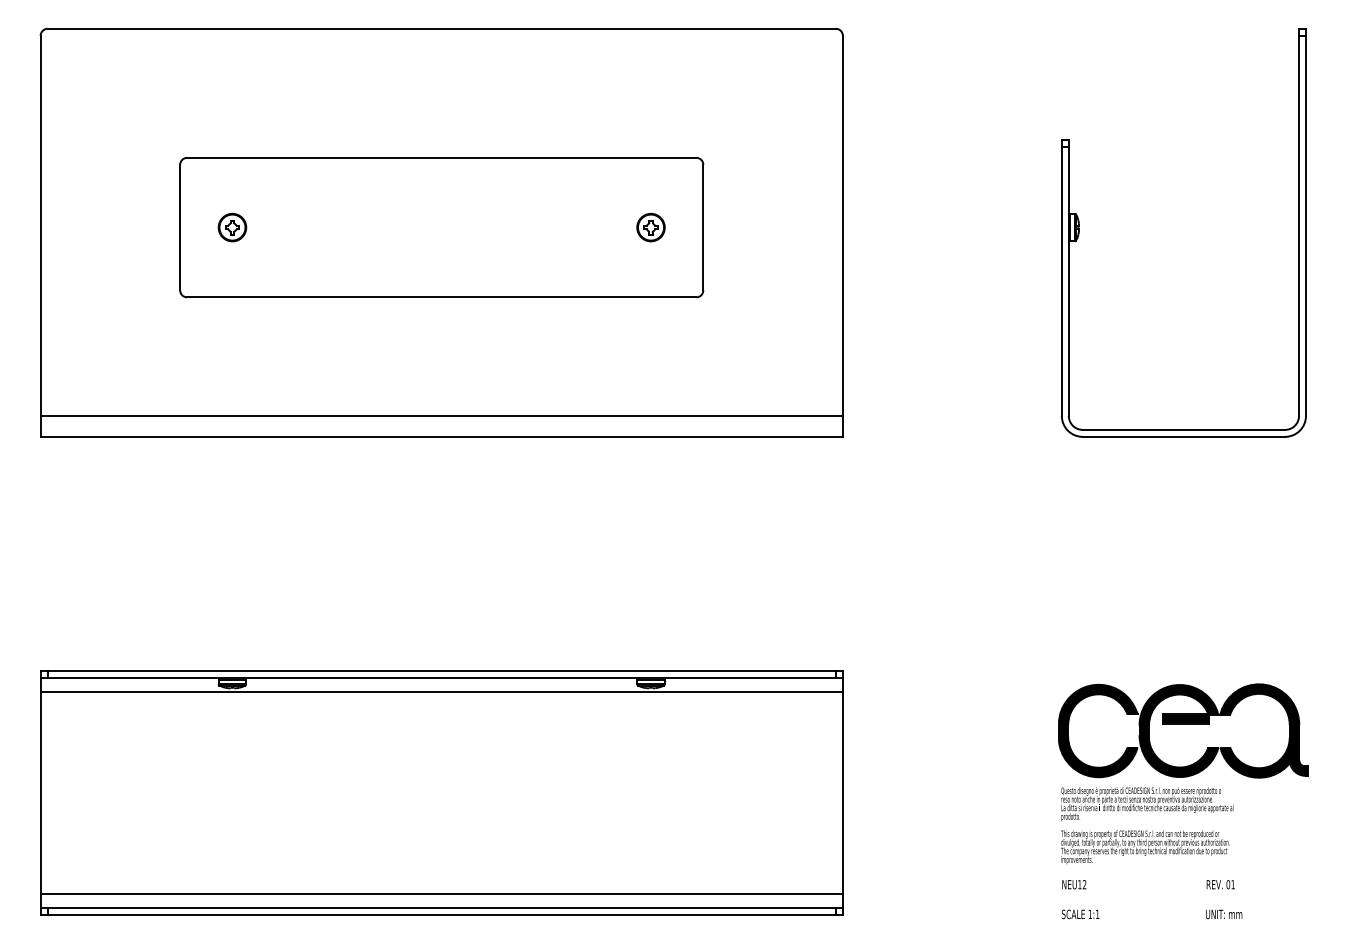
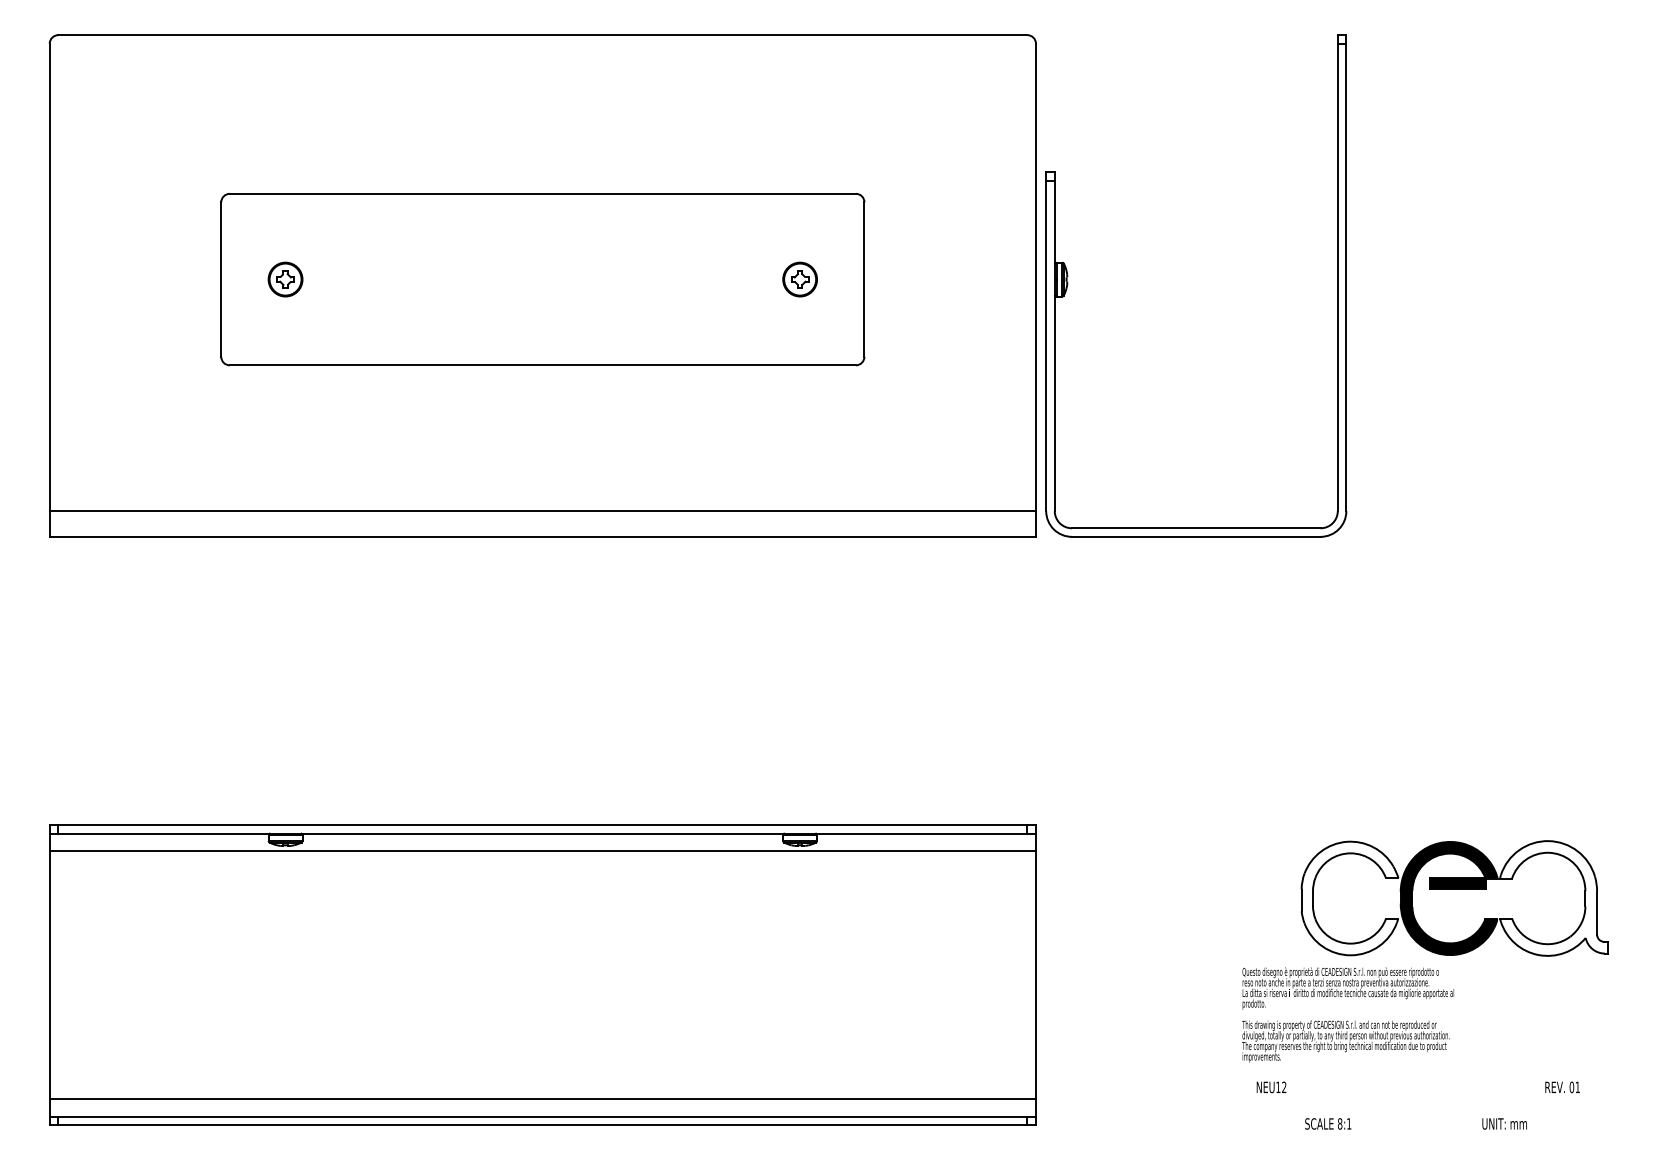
part: (1079, 231) -> (1068, 284), moved
fill: (1097, 731) -> (1349, 898), removed
fill: (1264, 731) -> (1554, 898), removed
text: (1146, 825) -> (1347, 1014), moved
text: (1074, 884) -> (1271, 1087), moved
text: (1220, 884) -> (1562, 1087), moved
text: (1089, 914) -> (1339, 1123), 1:1 -> 8:1

